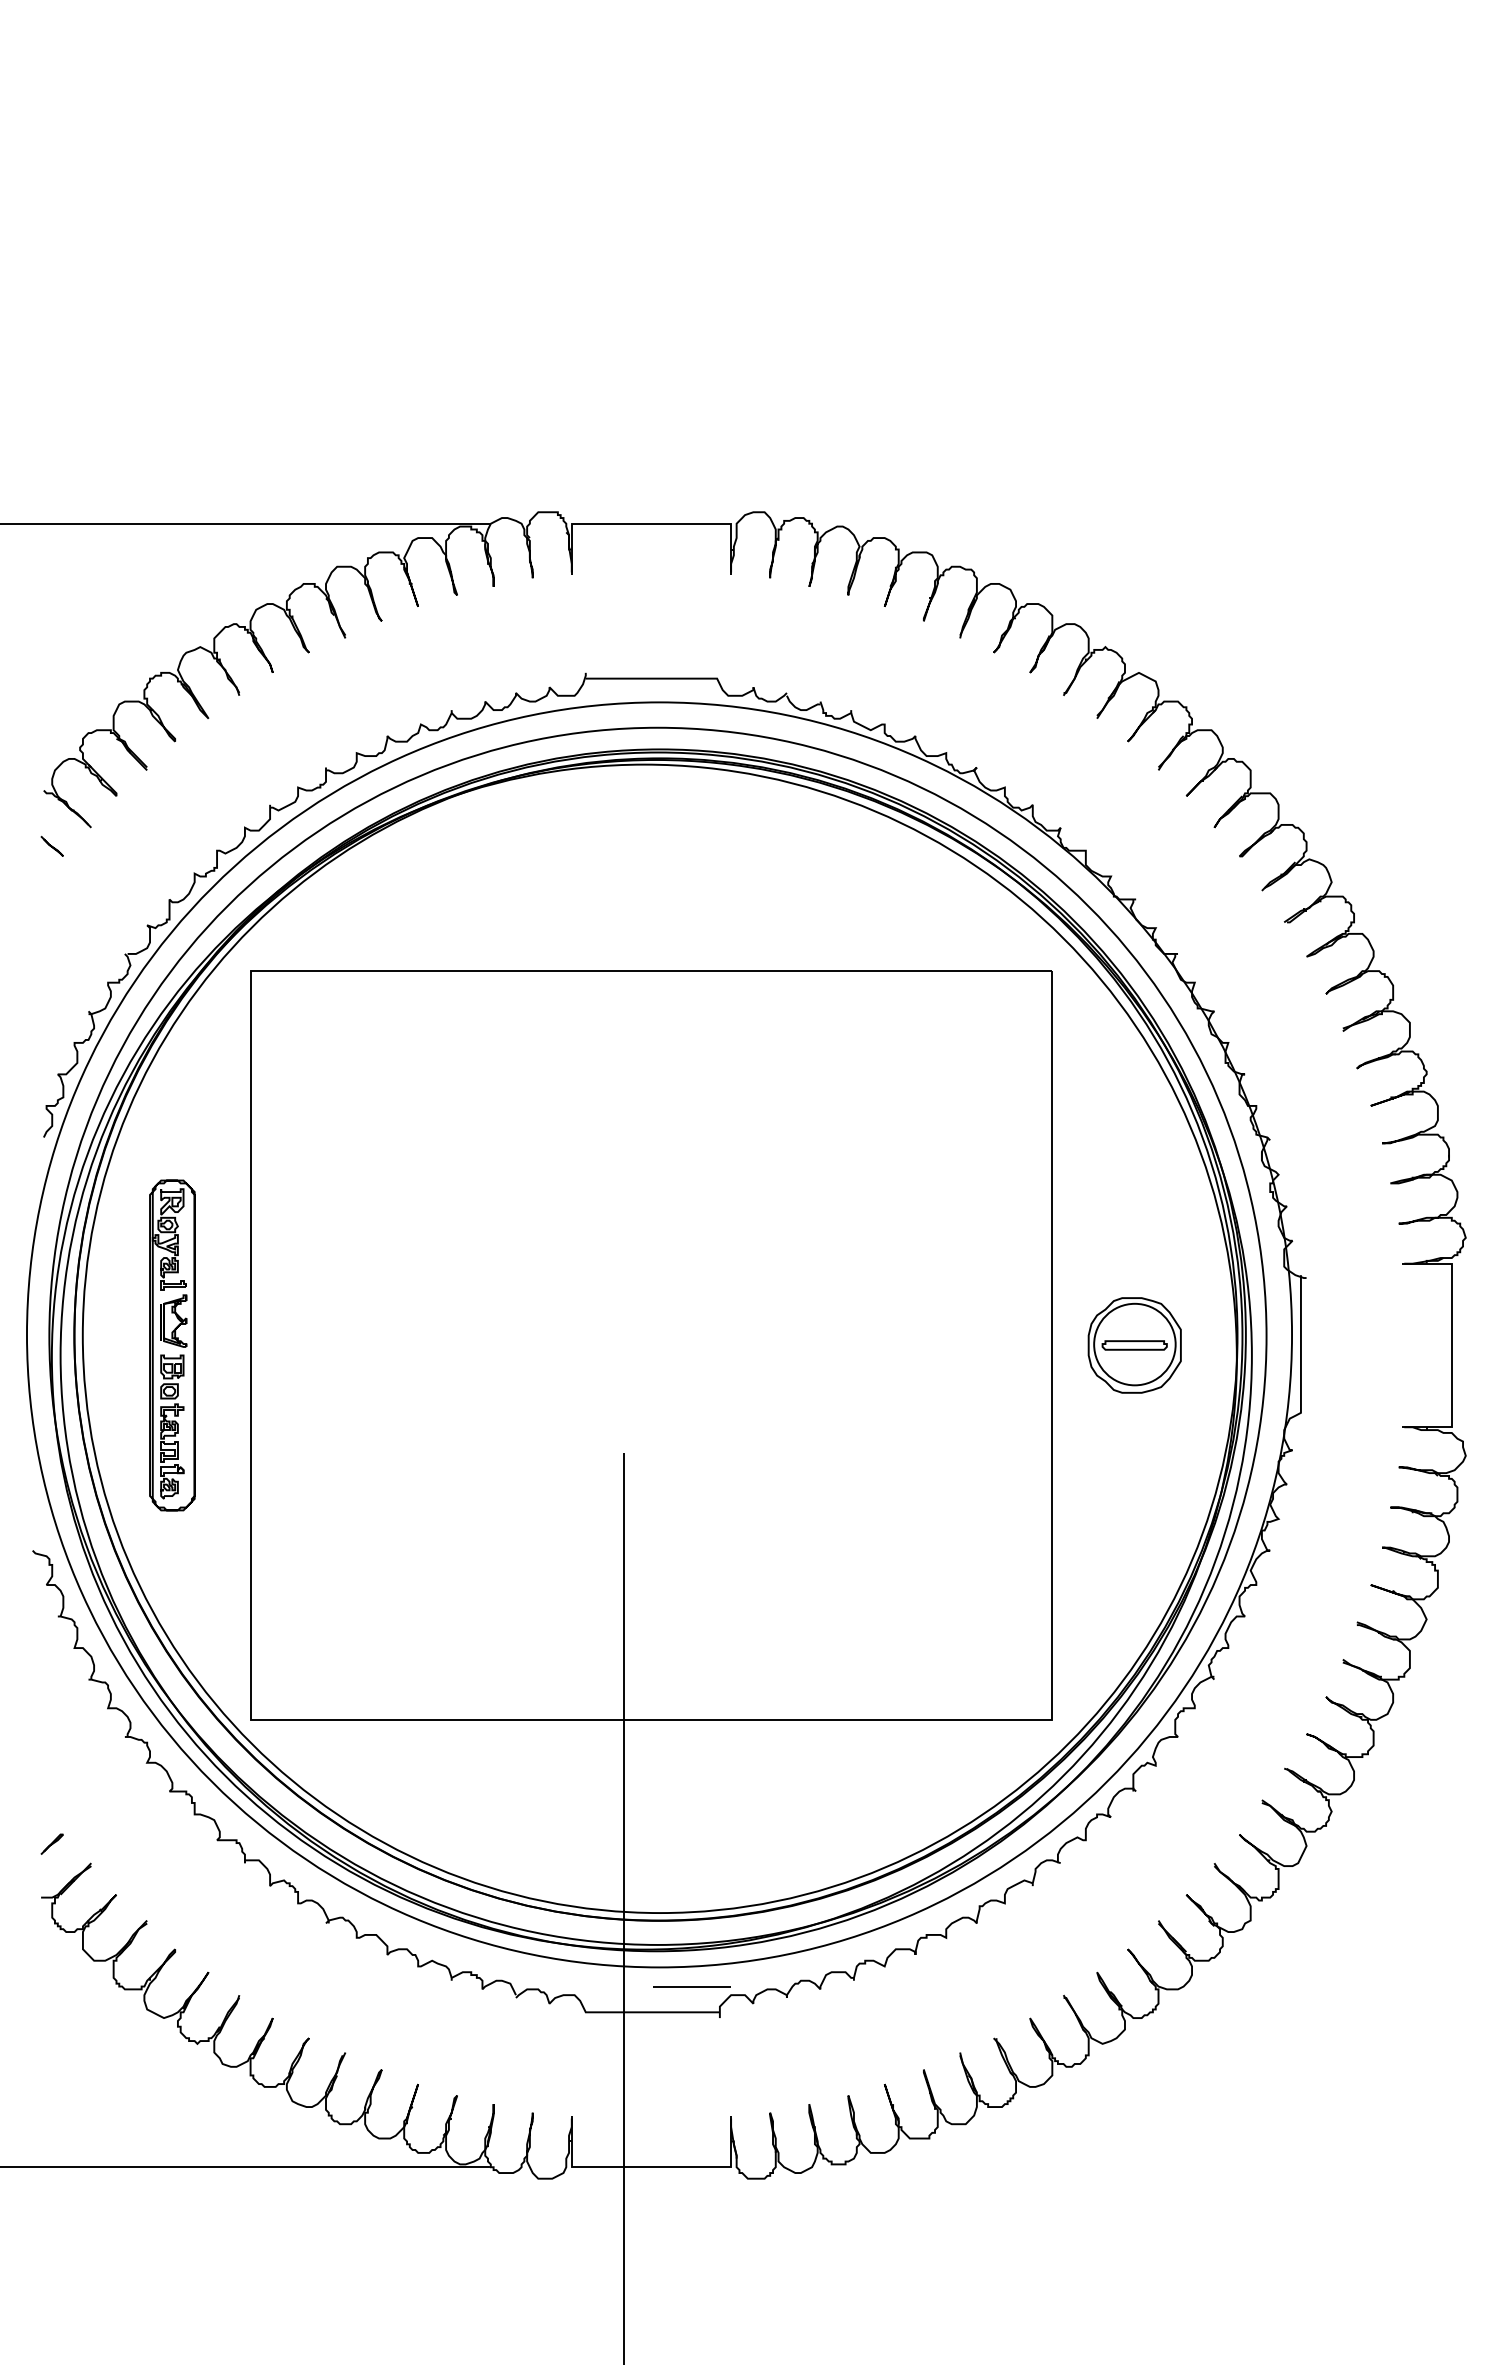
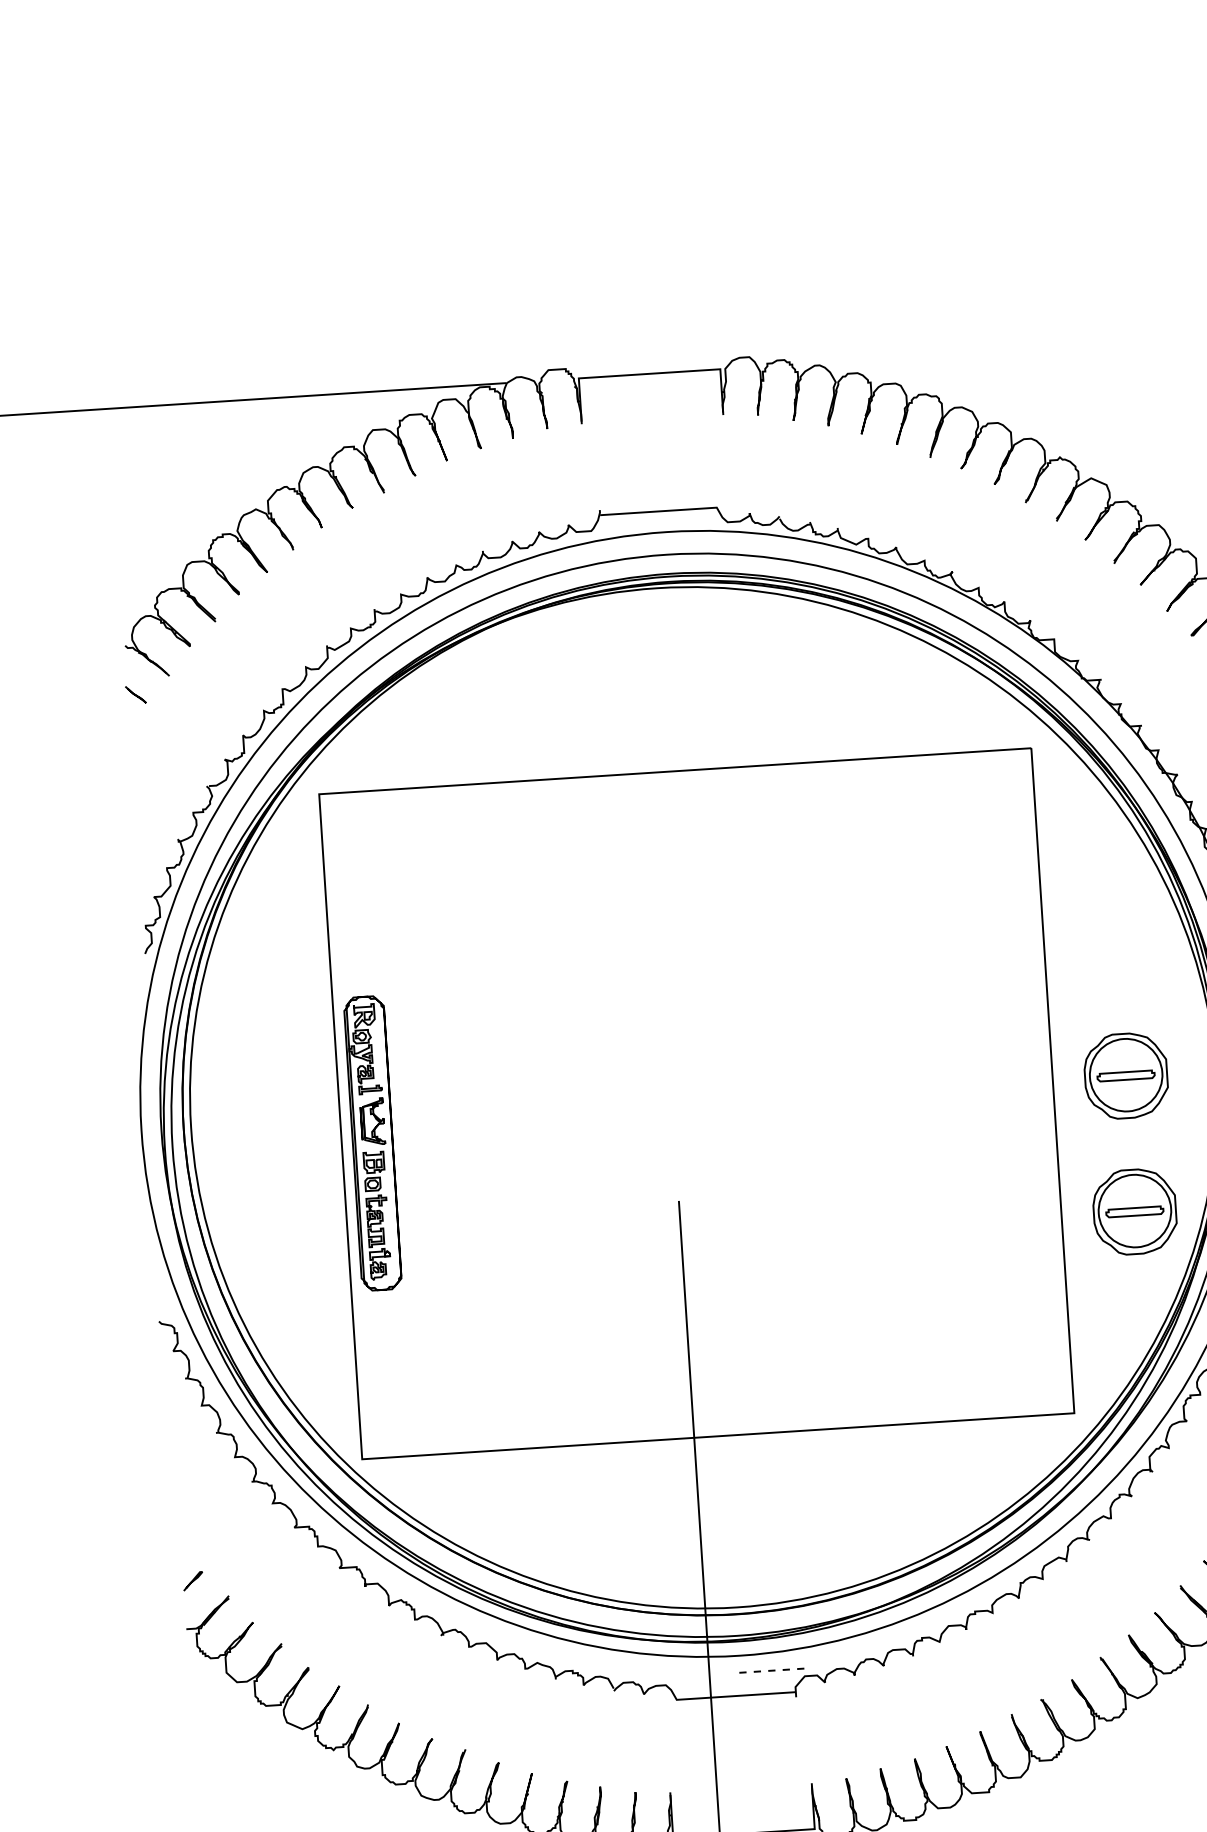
part: (172, 1345) -> (372, 1143), moved
part: (1134, 1498) -> (1134, 1211), added
line: (691, 1986) -> (769, 1670), solid -> dashed

